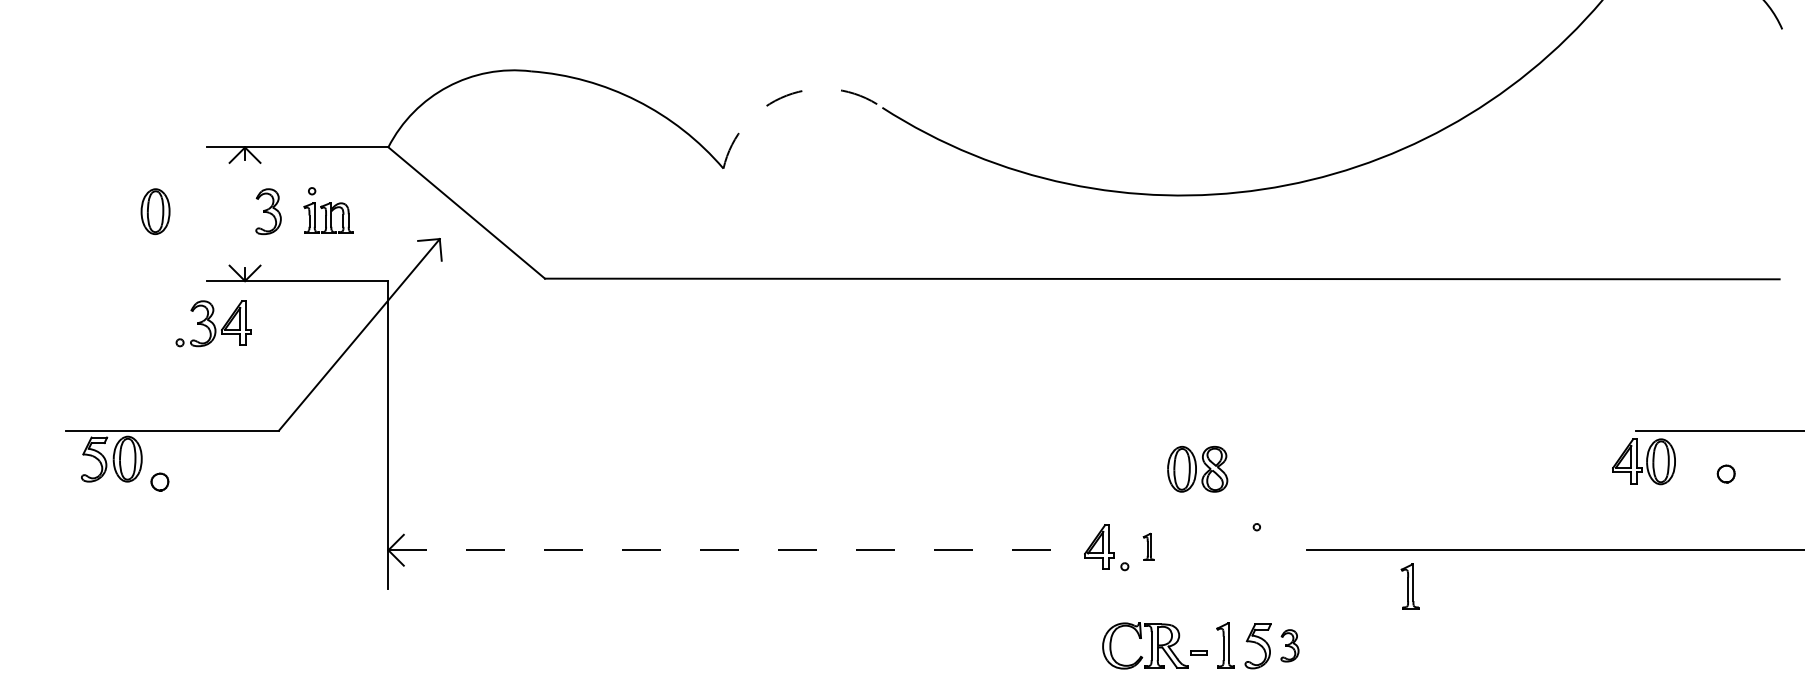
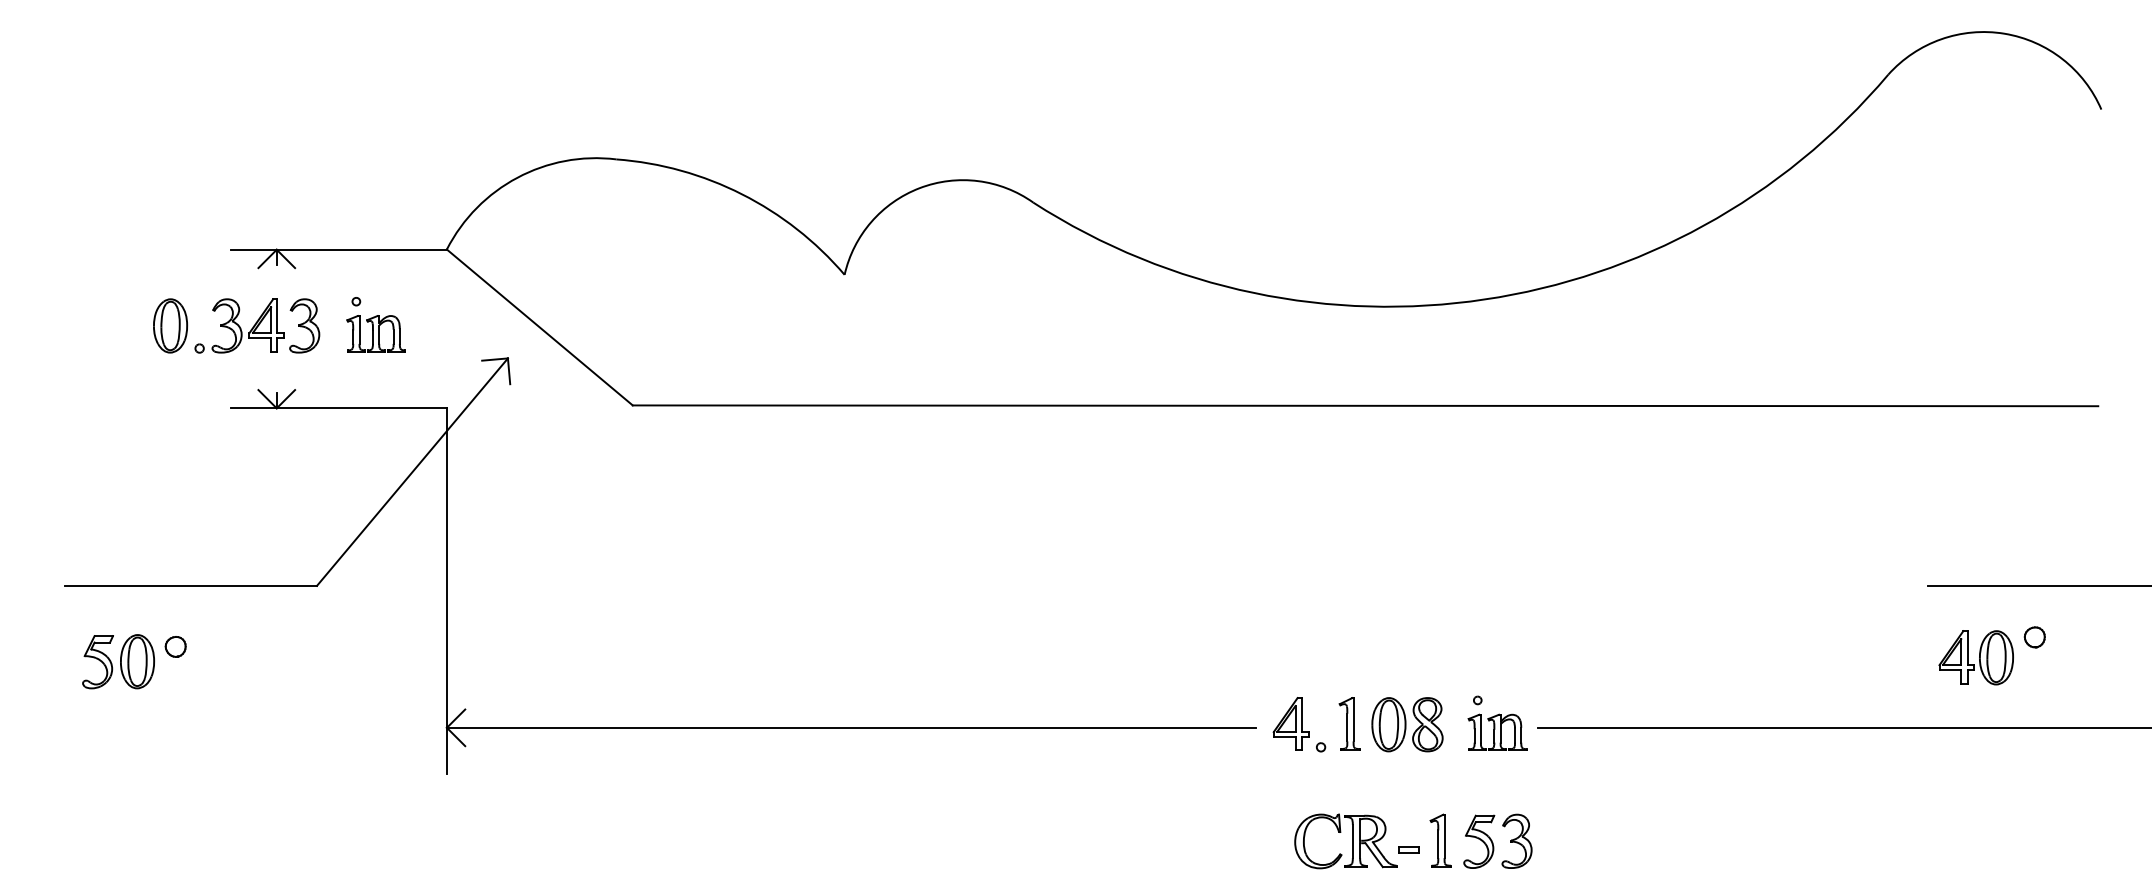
arc: (786, 95) -> (919, 188), dashed -> solid
part: (213, 323) -> (239, 325), moved
part: (111, 459) -> (118, 661), moved
part: (1643, 461) -> (1975, 657), moved
part: (1197, 469) -> (1407, 724), moved
part: (1148, 546) -> (1349, 723), size x1.67
line: (729, 549) -> (851, 727), dashed -> solid
part: (1273, 553) -> (1497, 731), added
part: (1410, 586) -> (1659, 770), removed
part: (1289, 645) -> (1516, 840), size x1.43

